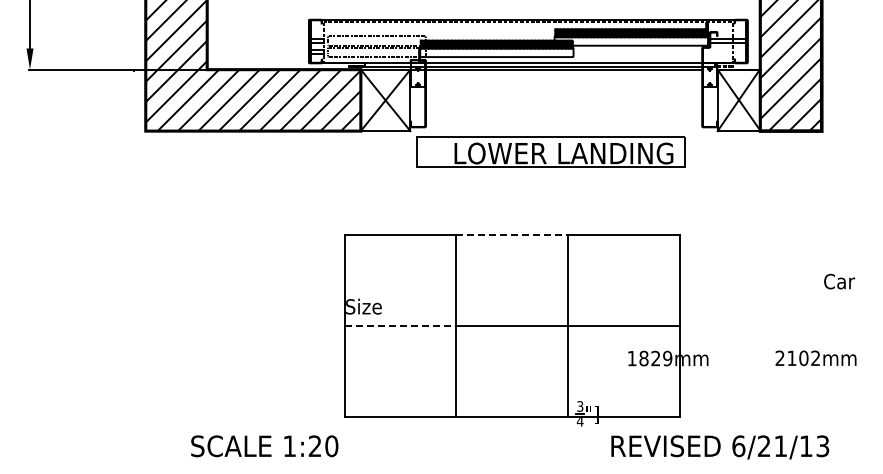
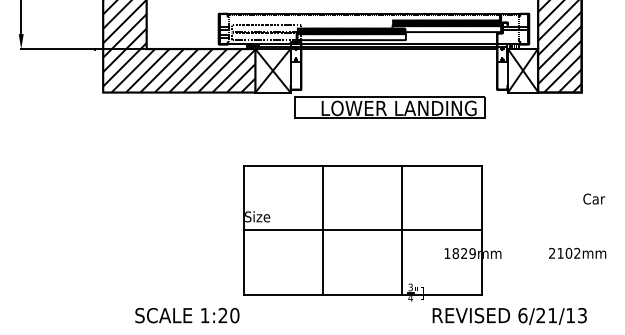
line: (512, 235) -> (362, 166), dashed -> solid
line: (400, 325) -> (283, 230), dashed -> solid

